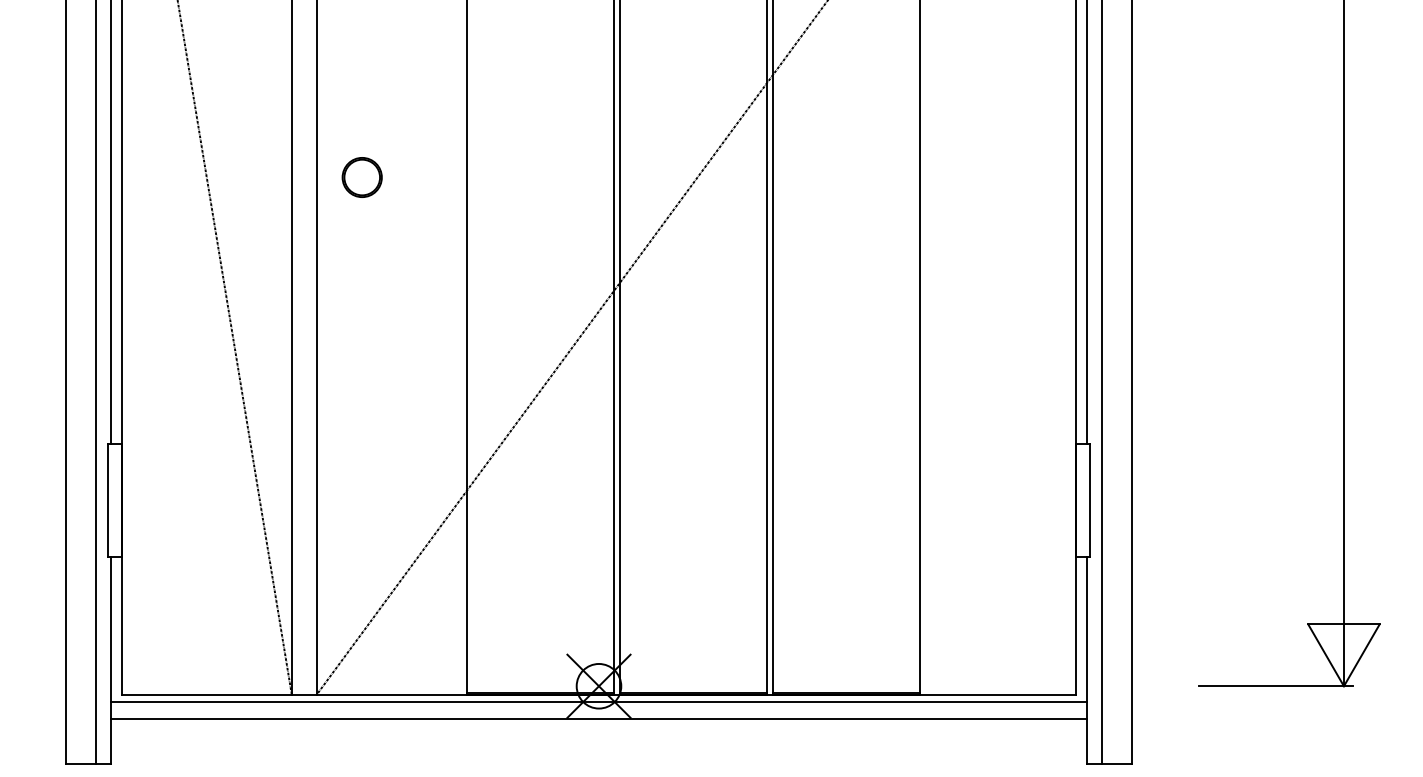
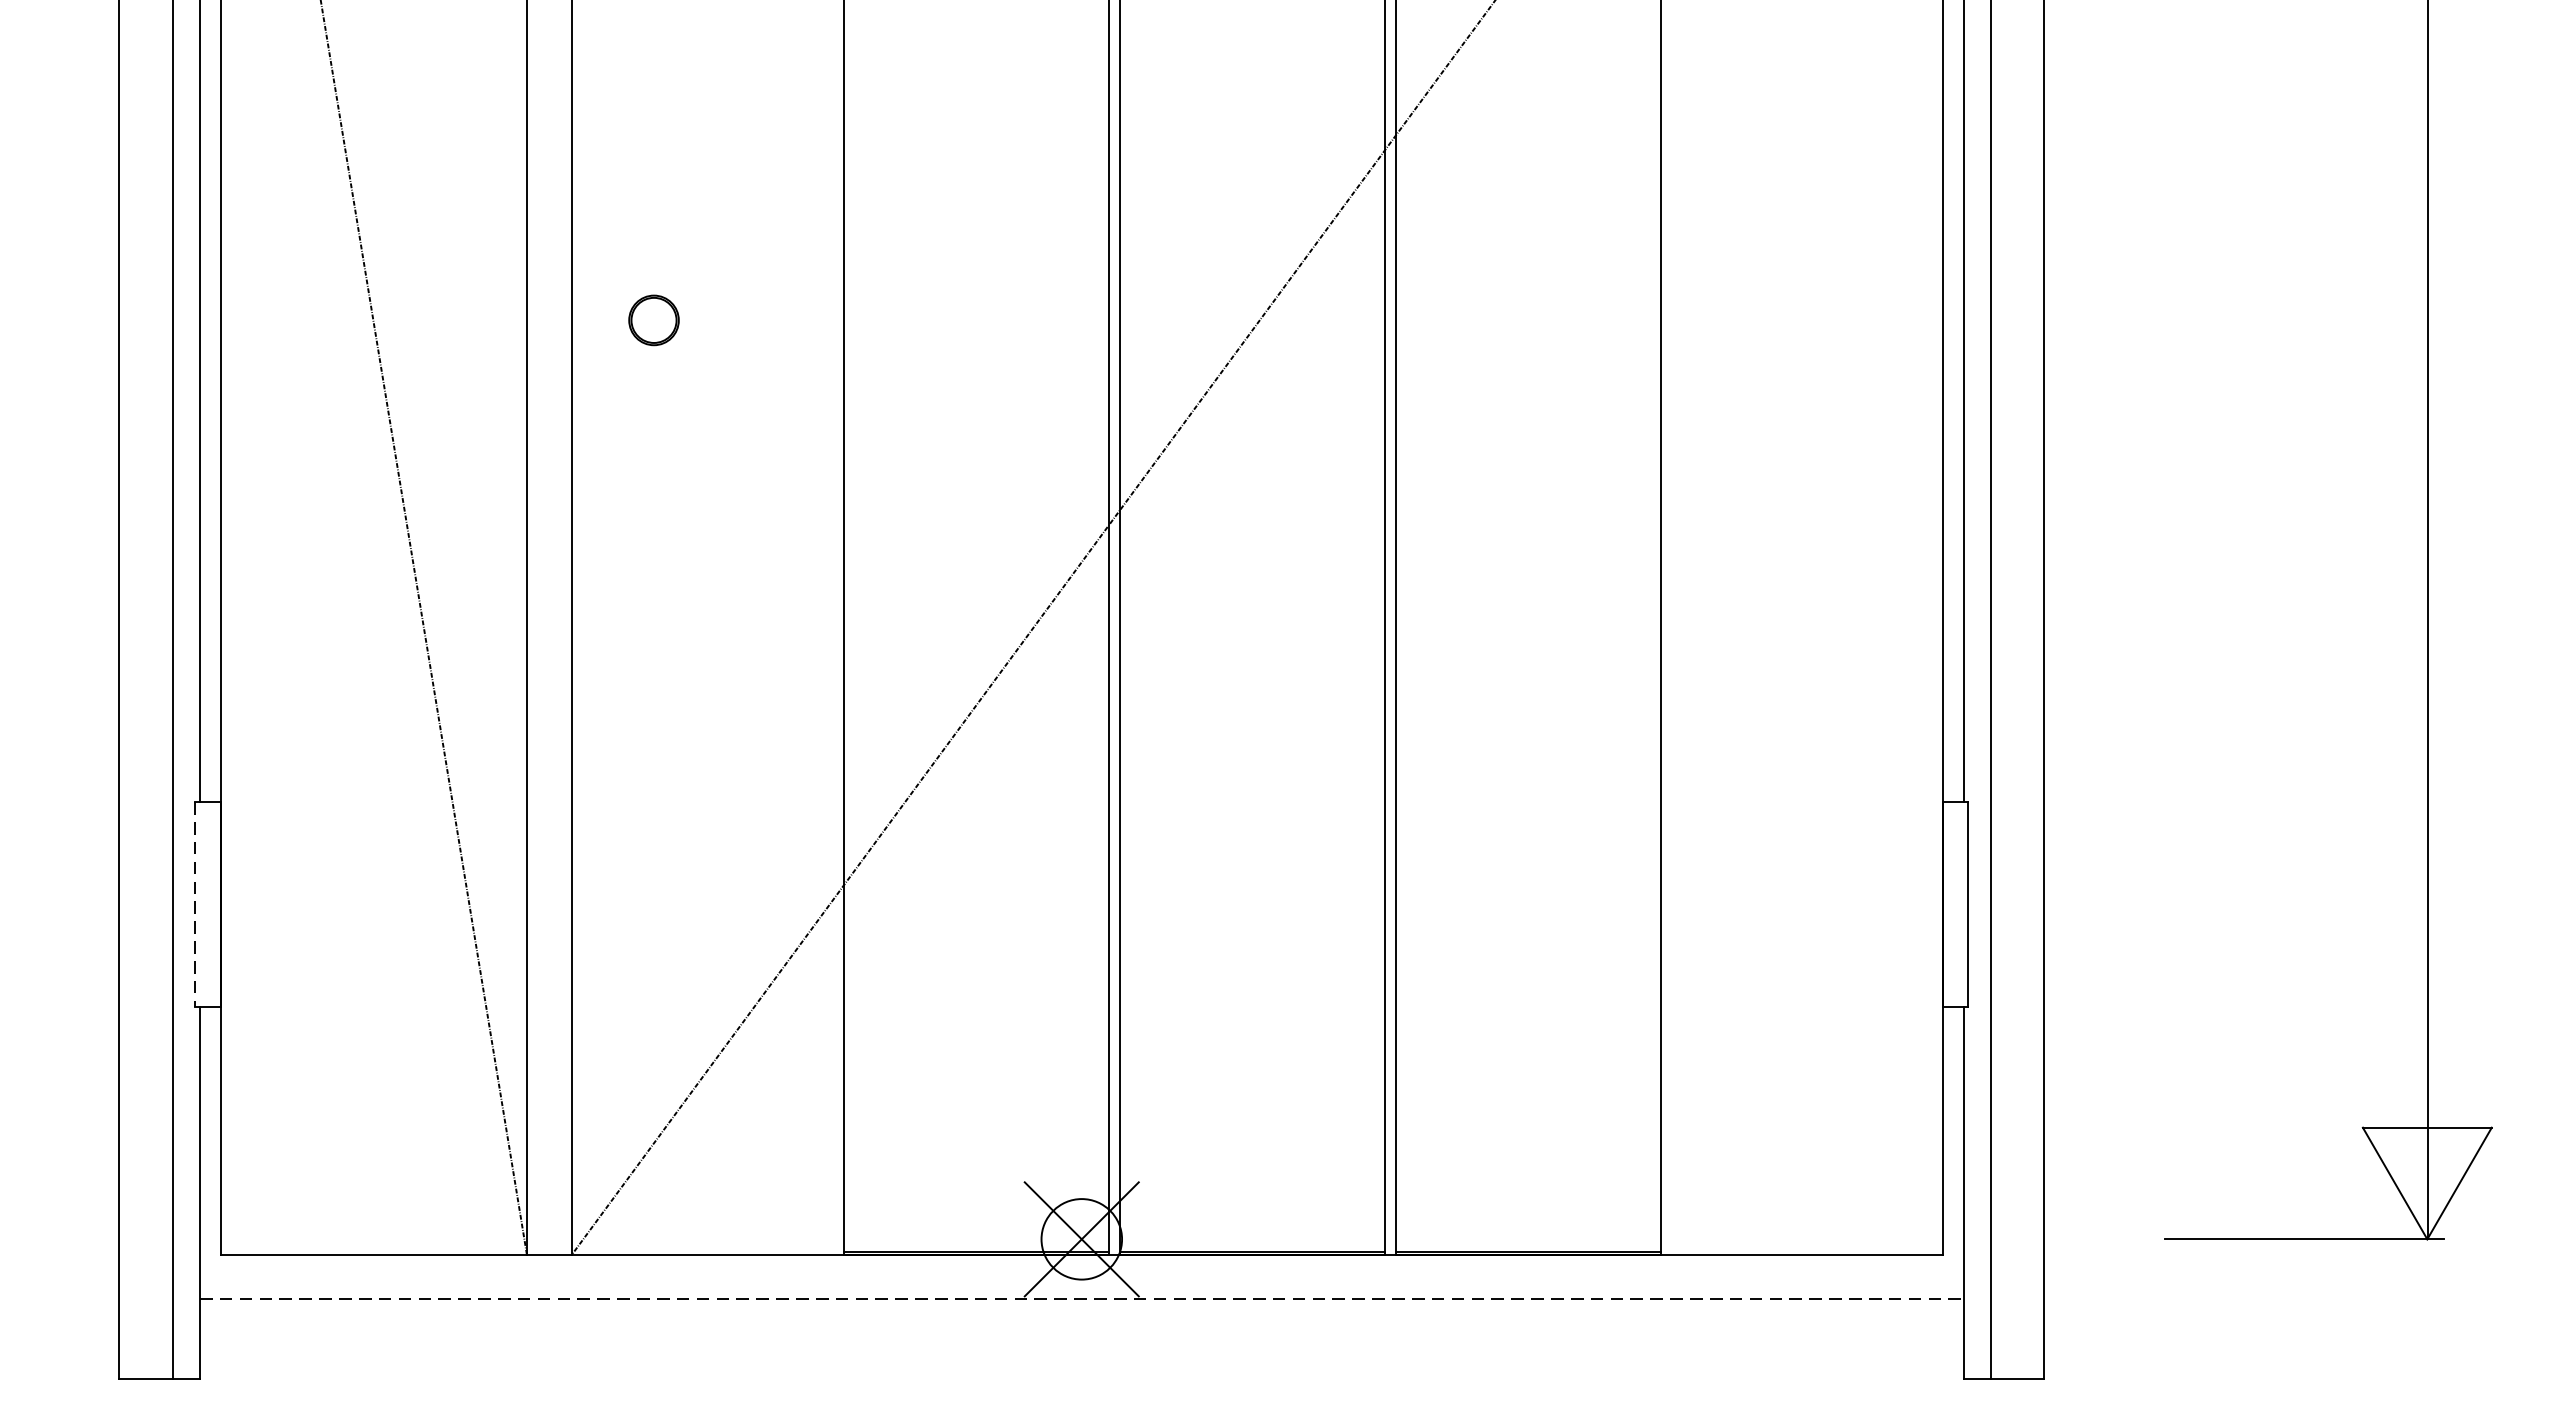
part: (361, 177) -> (652, 320), size x0.7
line: (108, 500) -> (195, 903), solid -> dashed
line: (598, 702) -> (1080, 1268), removed
line: (599, 719) -> (1082, 1299), solid -> dashed

